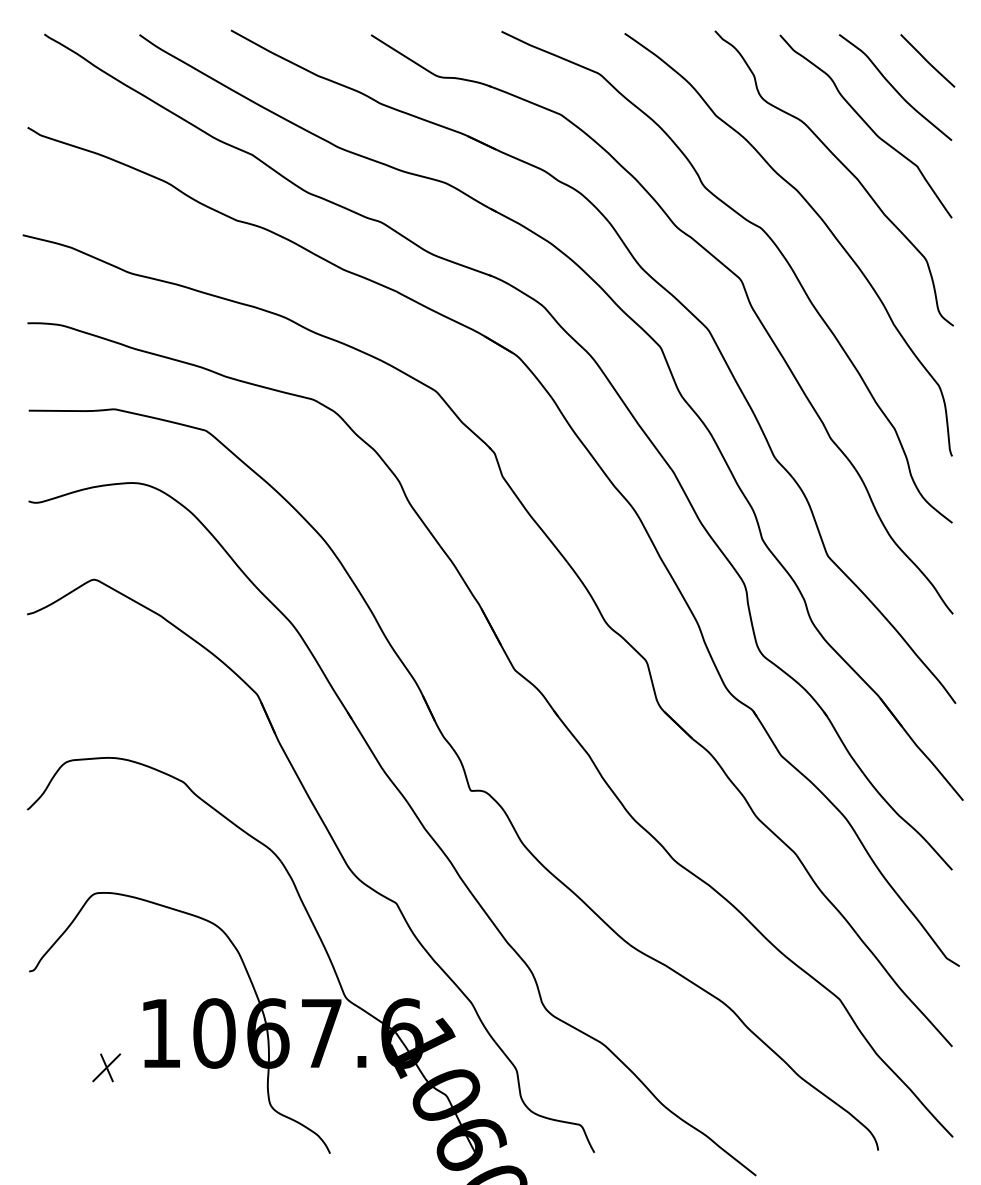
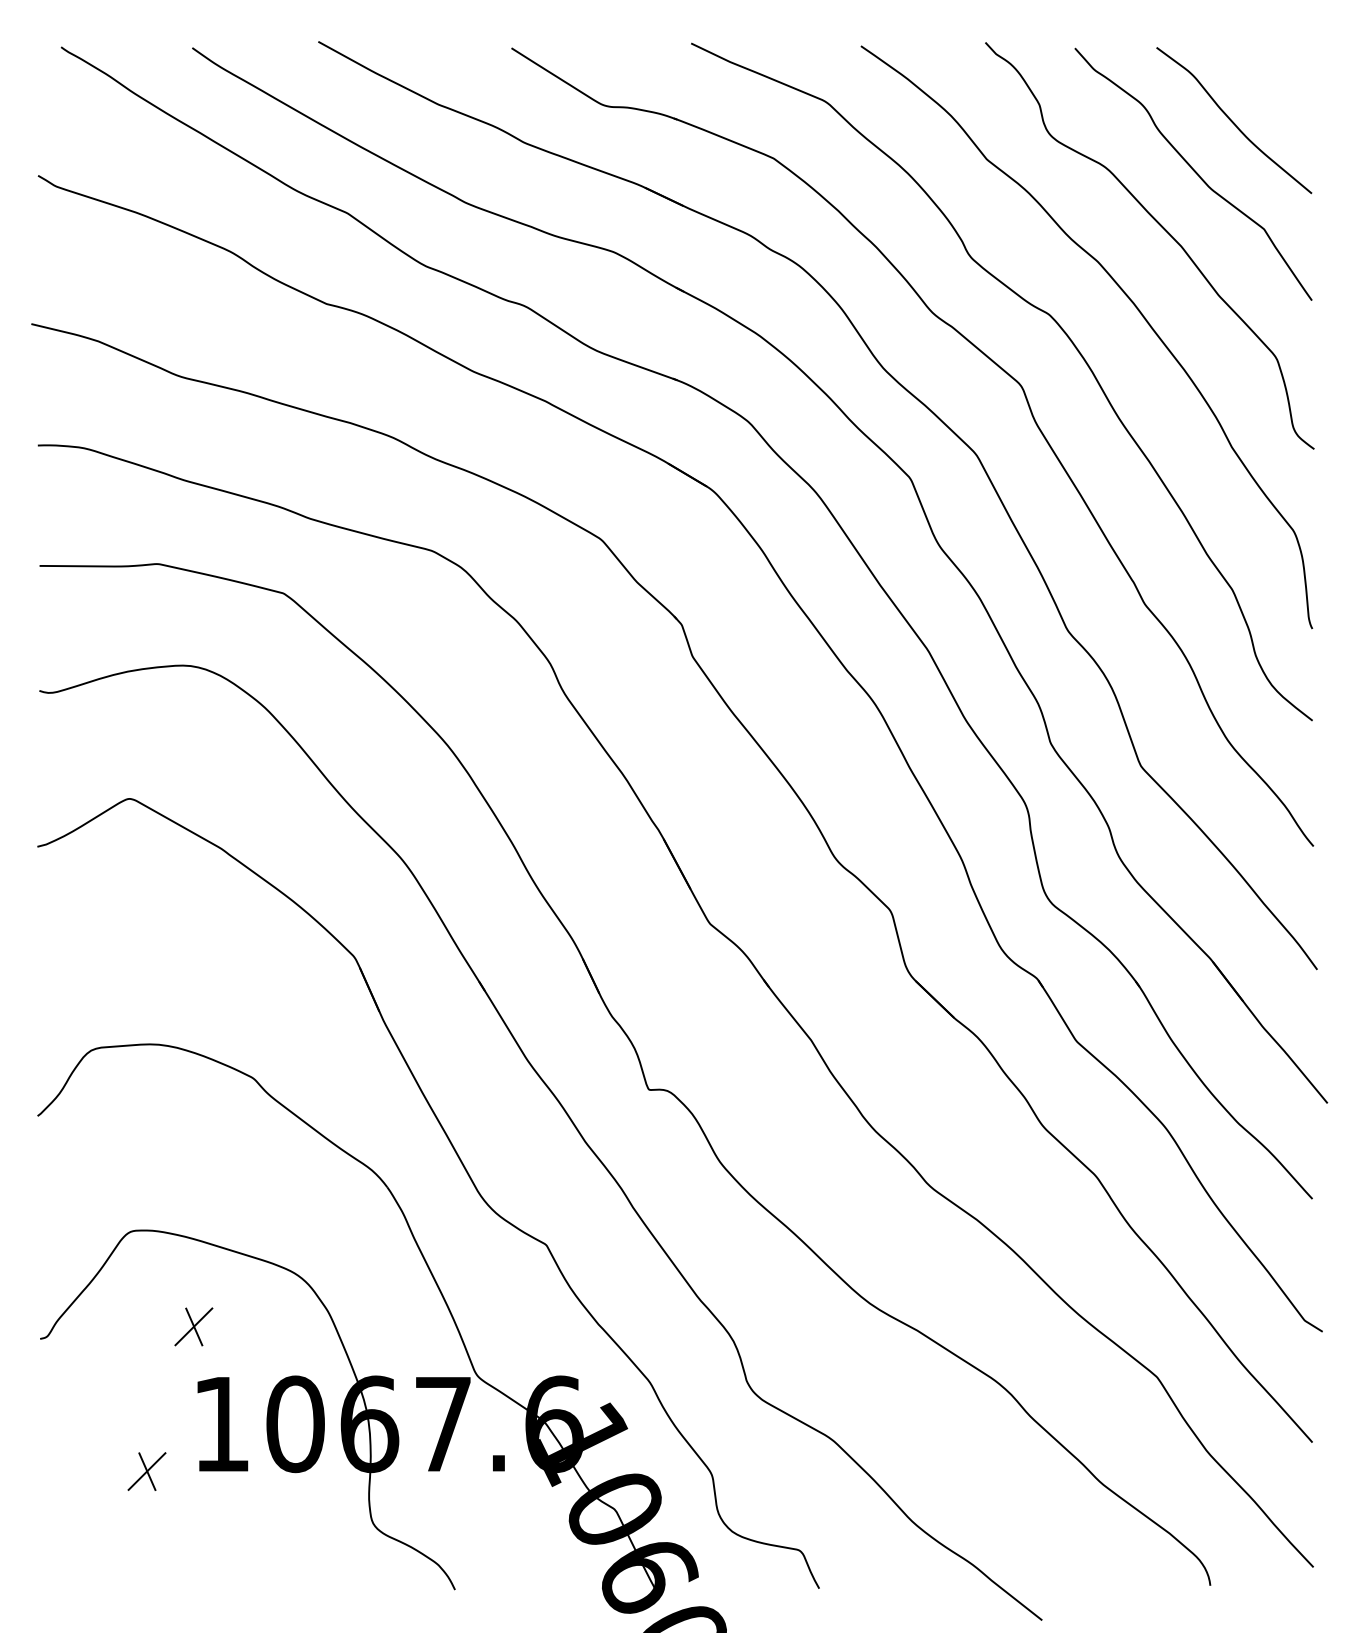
line: (927, 60) -> (1278, 83), removed
part: (140, 962) -> (193, 1326), added

